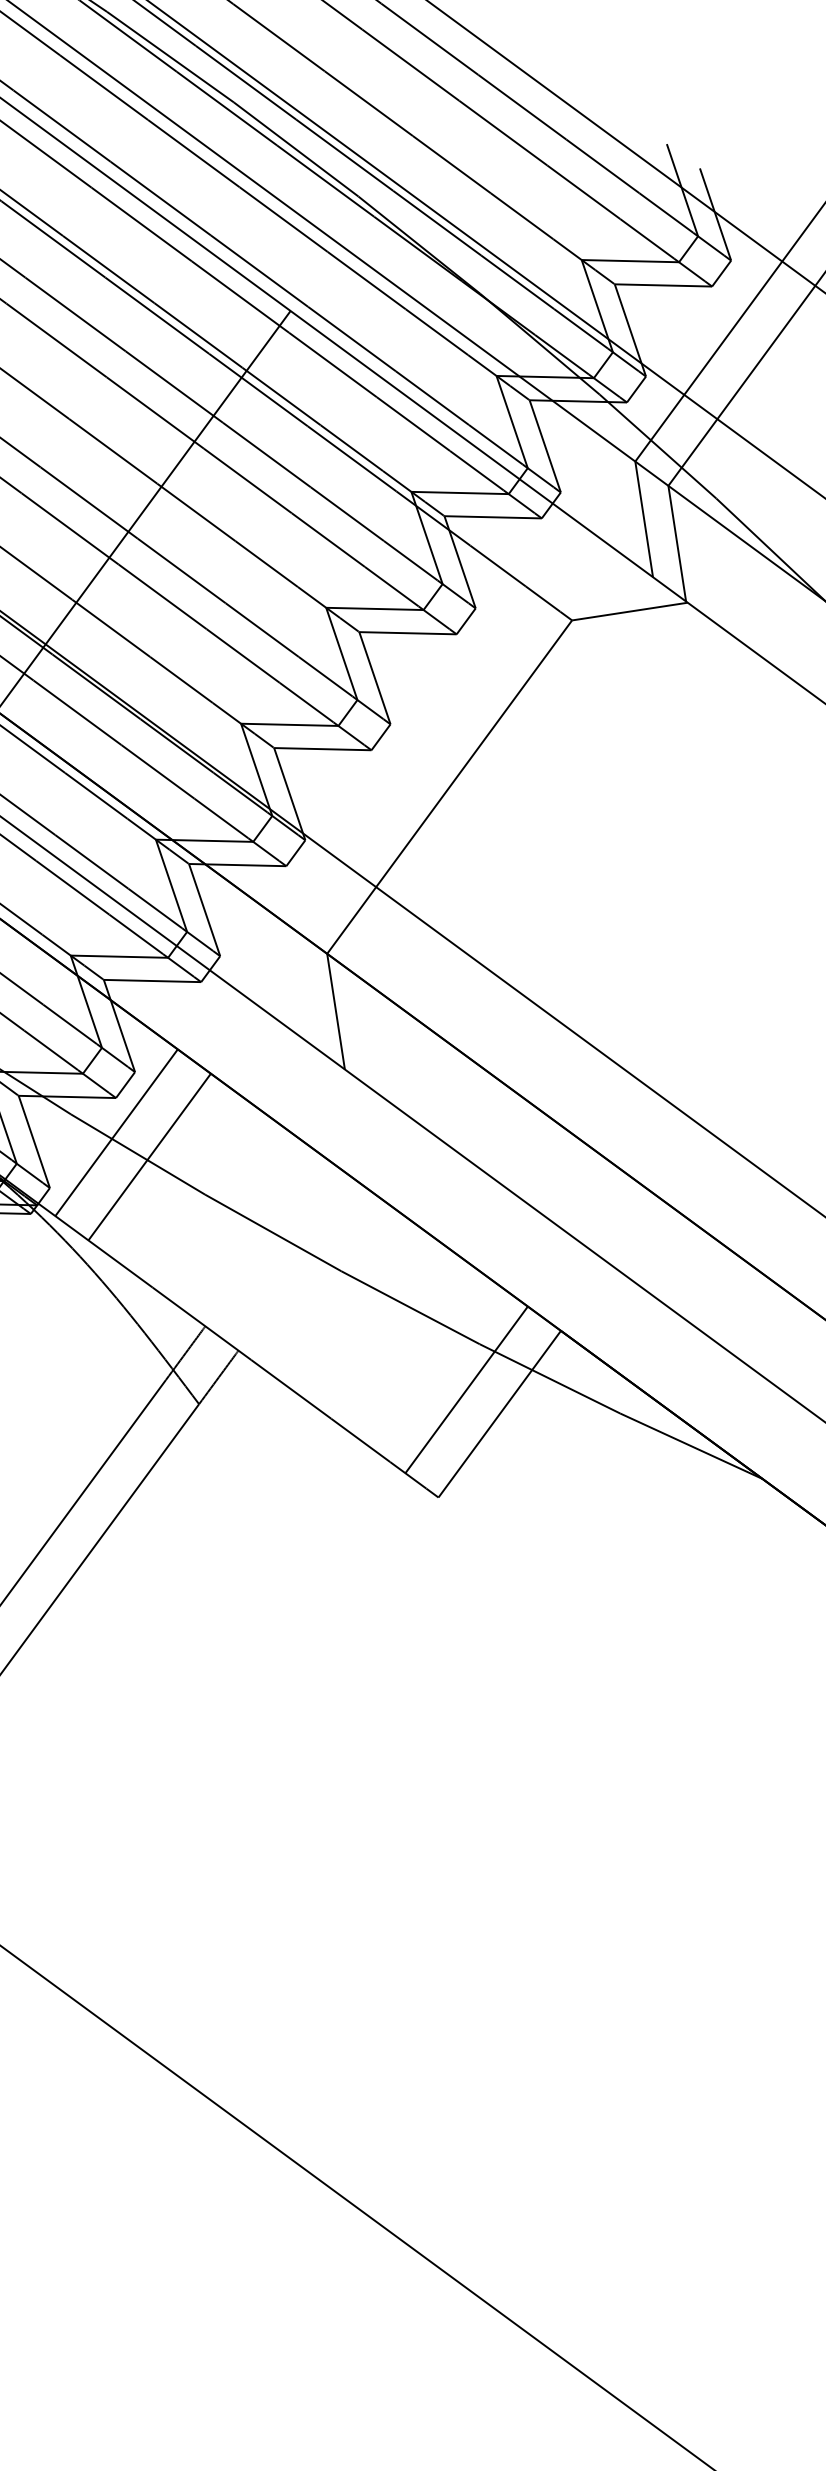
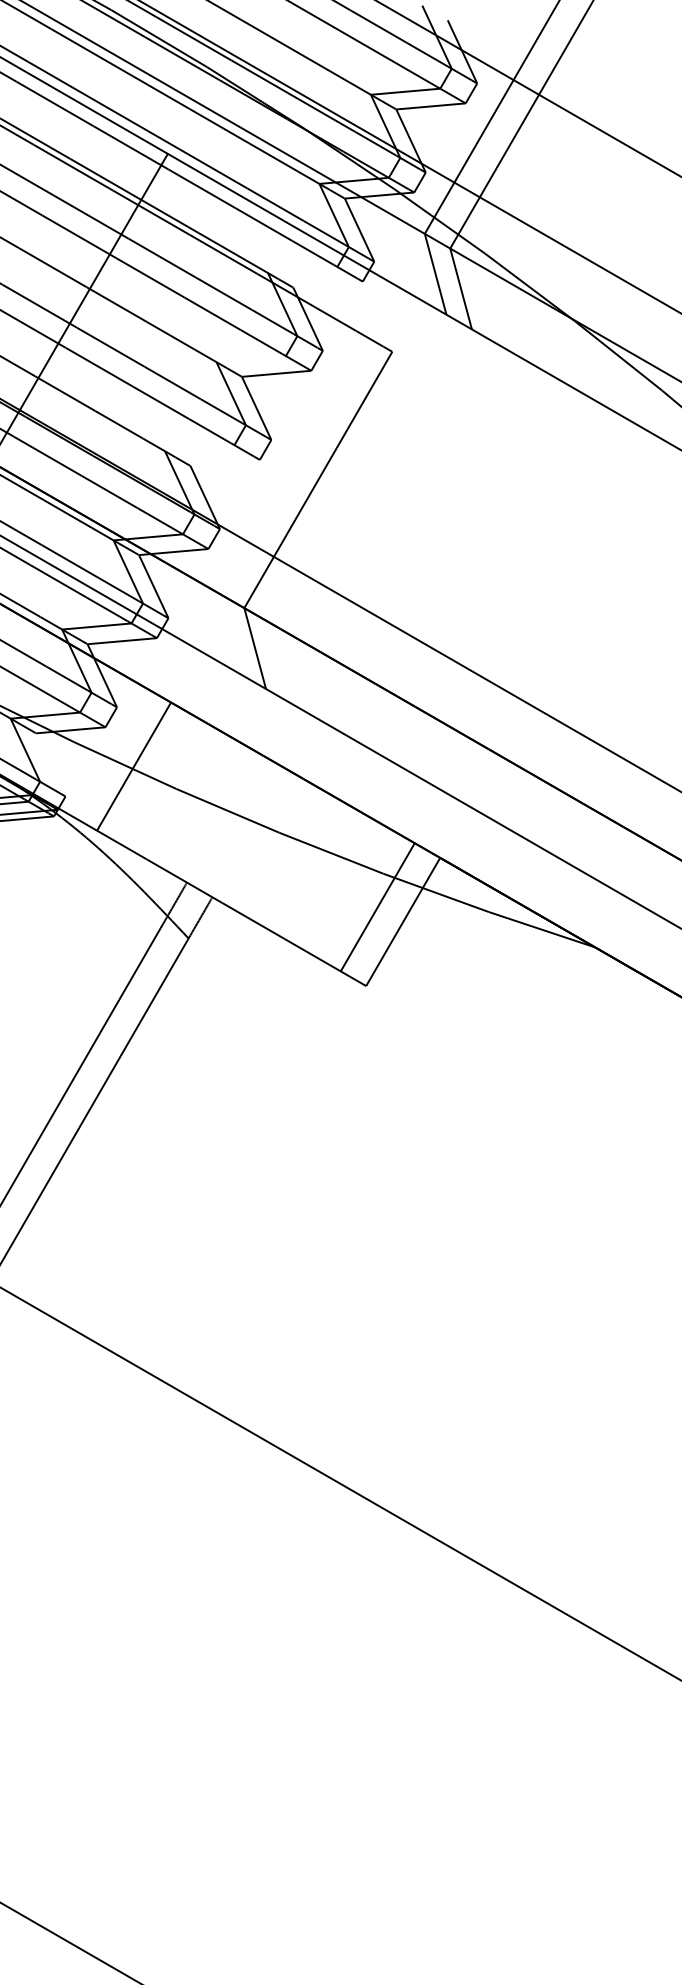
line: (459, 492) -> (302, 269), removed
line: (492, 516) -> (327, 284), removed
line: (373, 609) -> (250, 359), removed
line: (629, 610) -> (432, 340), removed
line: (289, 725) -> (199, 448), removed
line: (321, 748) -> (224, 462), removed
line: (116, 1132) -> (108, 751), removed
line: (33, 1141) -> (50, 764), removed

